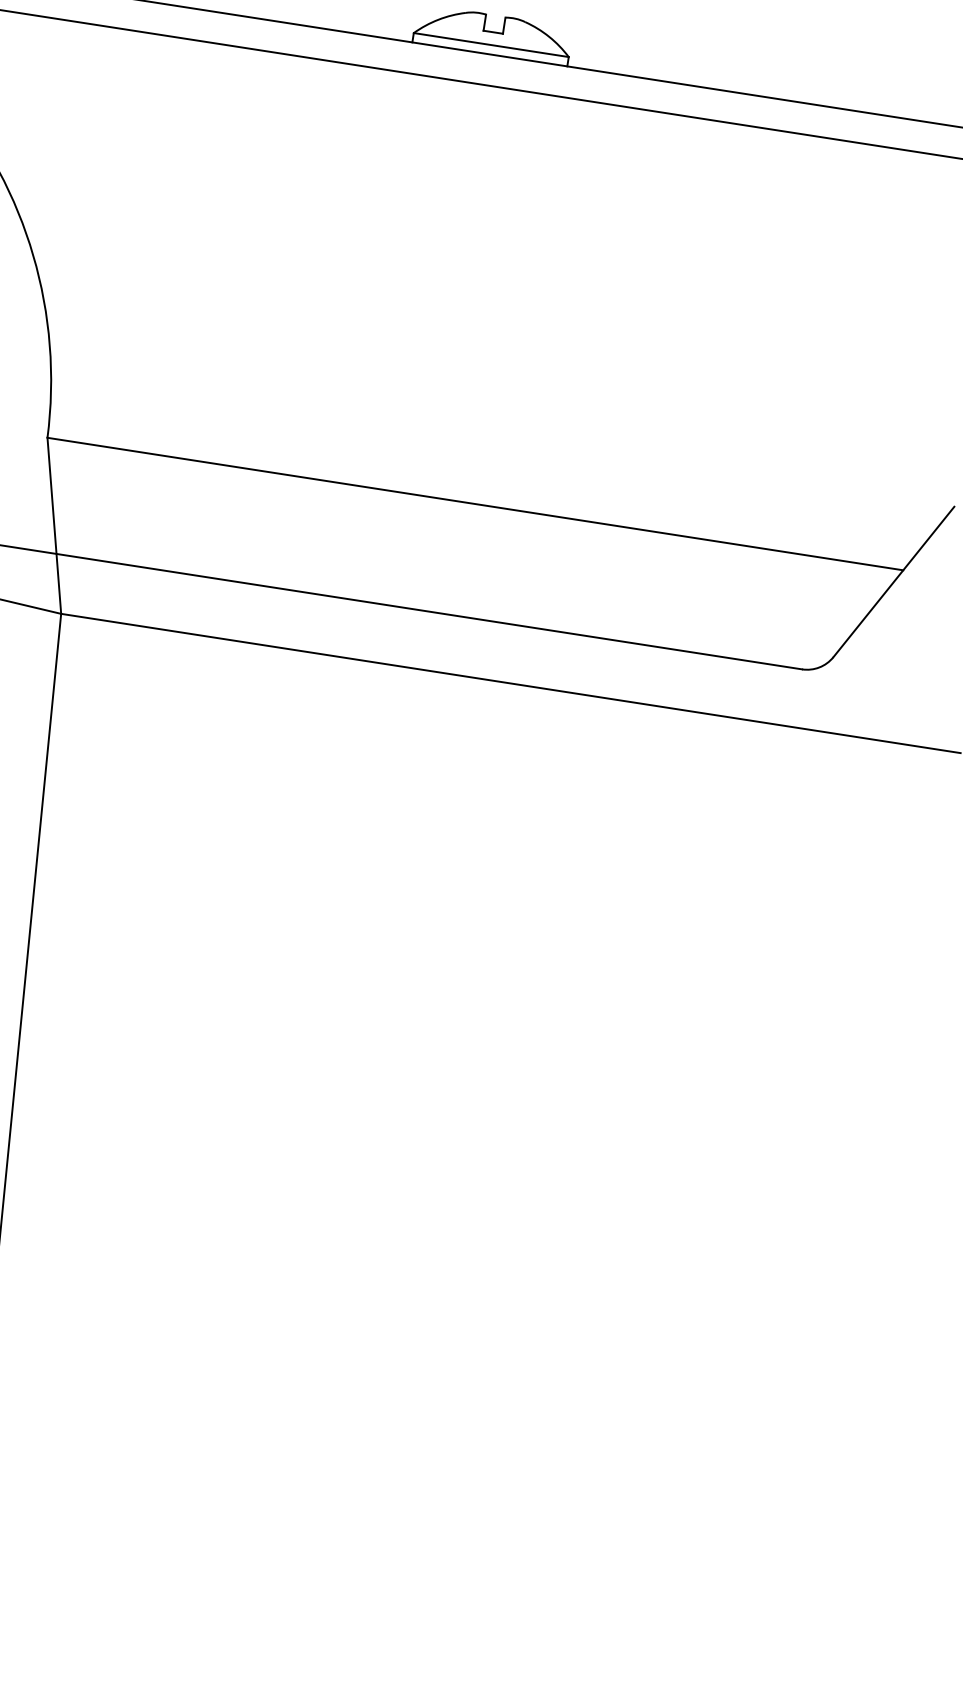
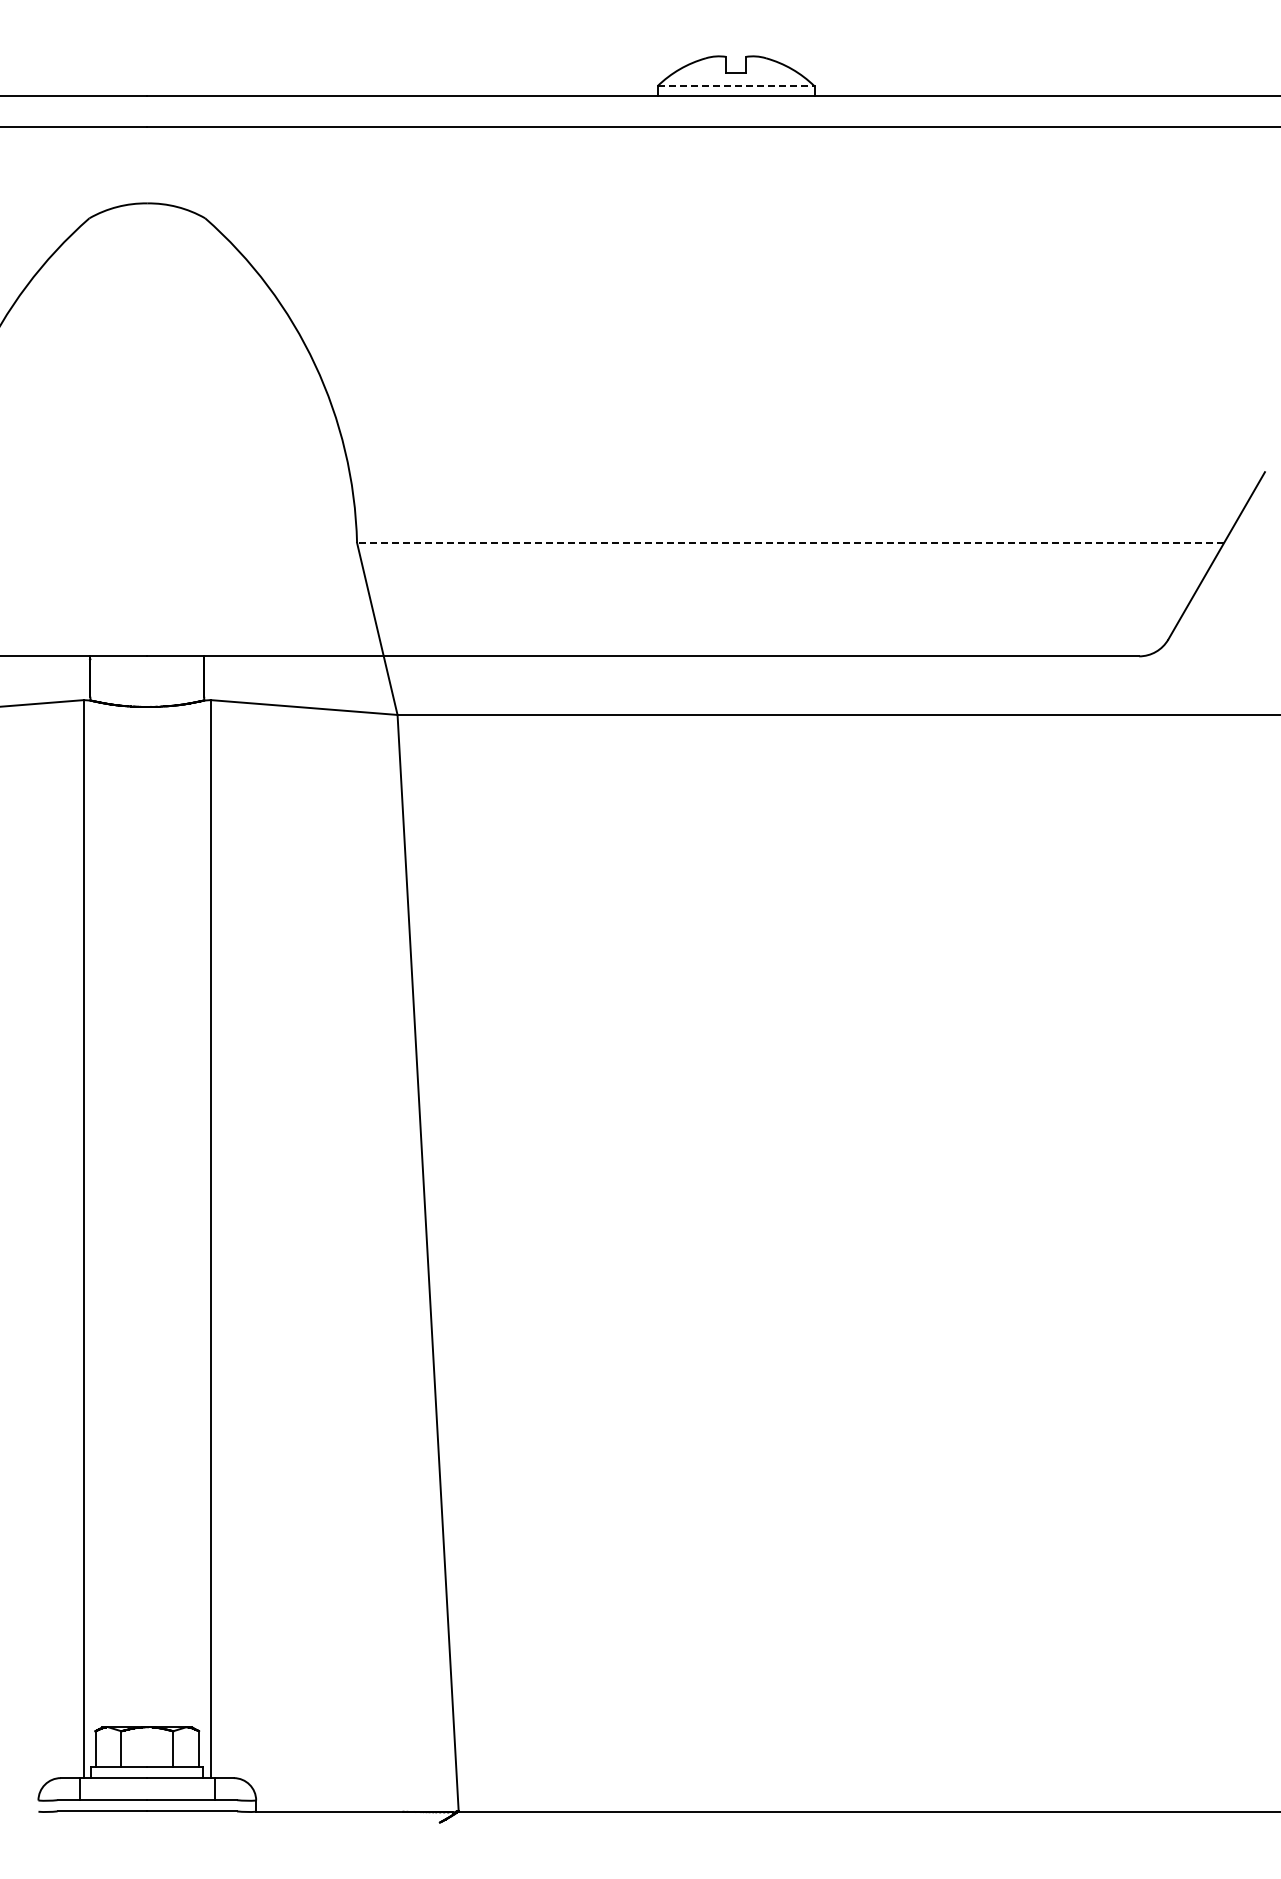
line: (491, 45) -> (736, 86), solid -> dashed
line: (475, 503) -> (790, 542), solid -> dashed

